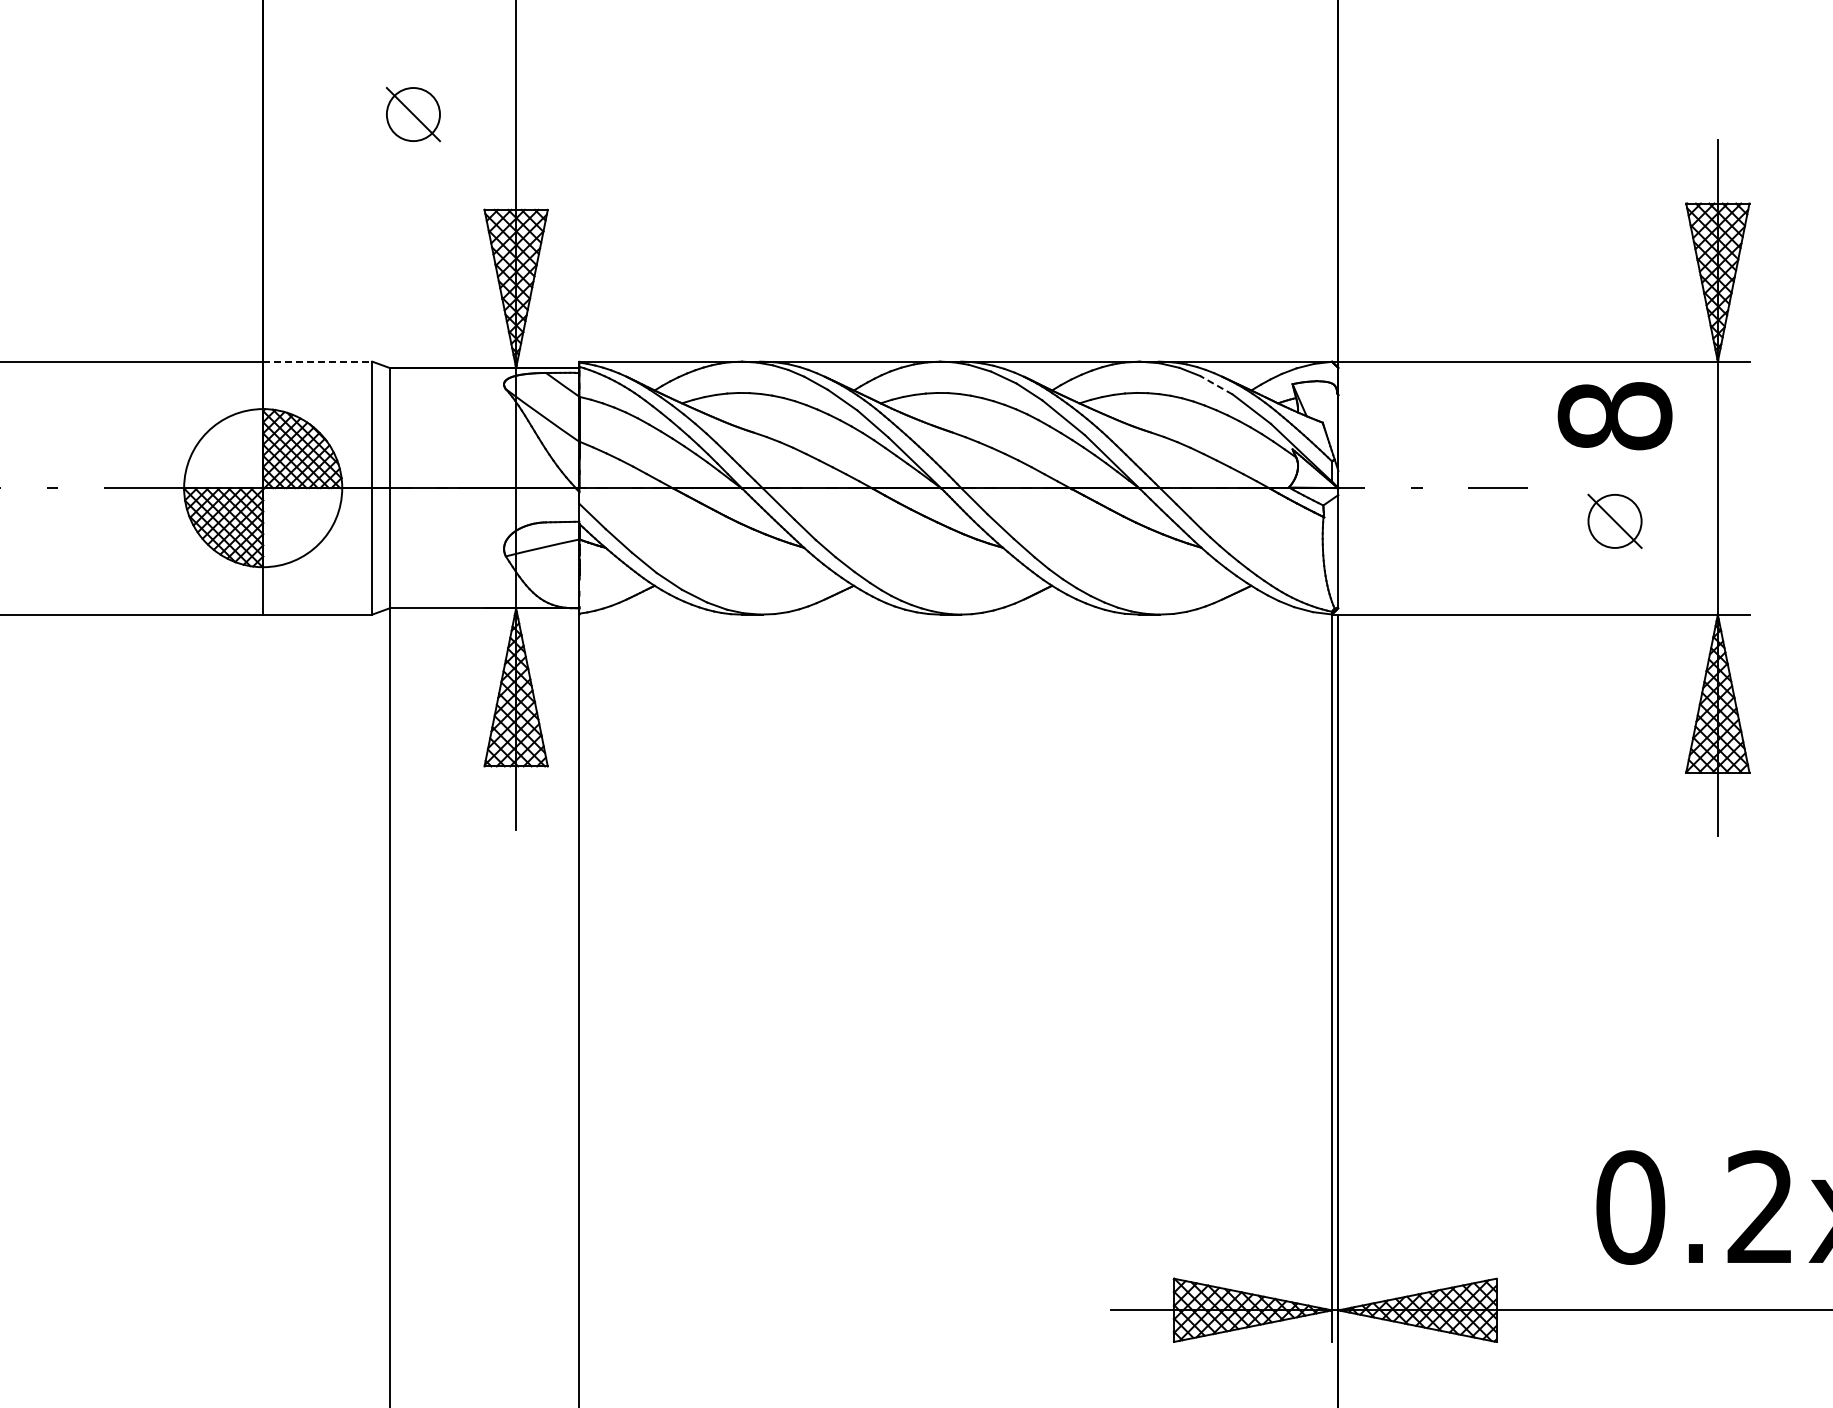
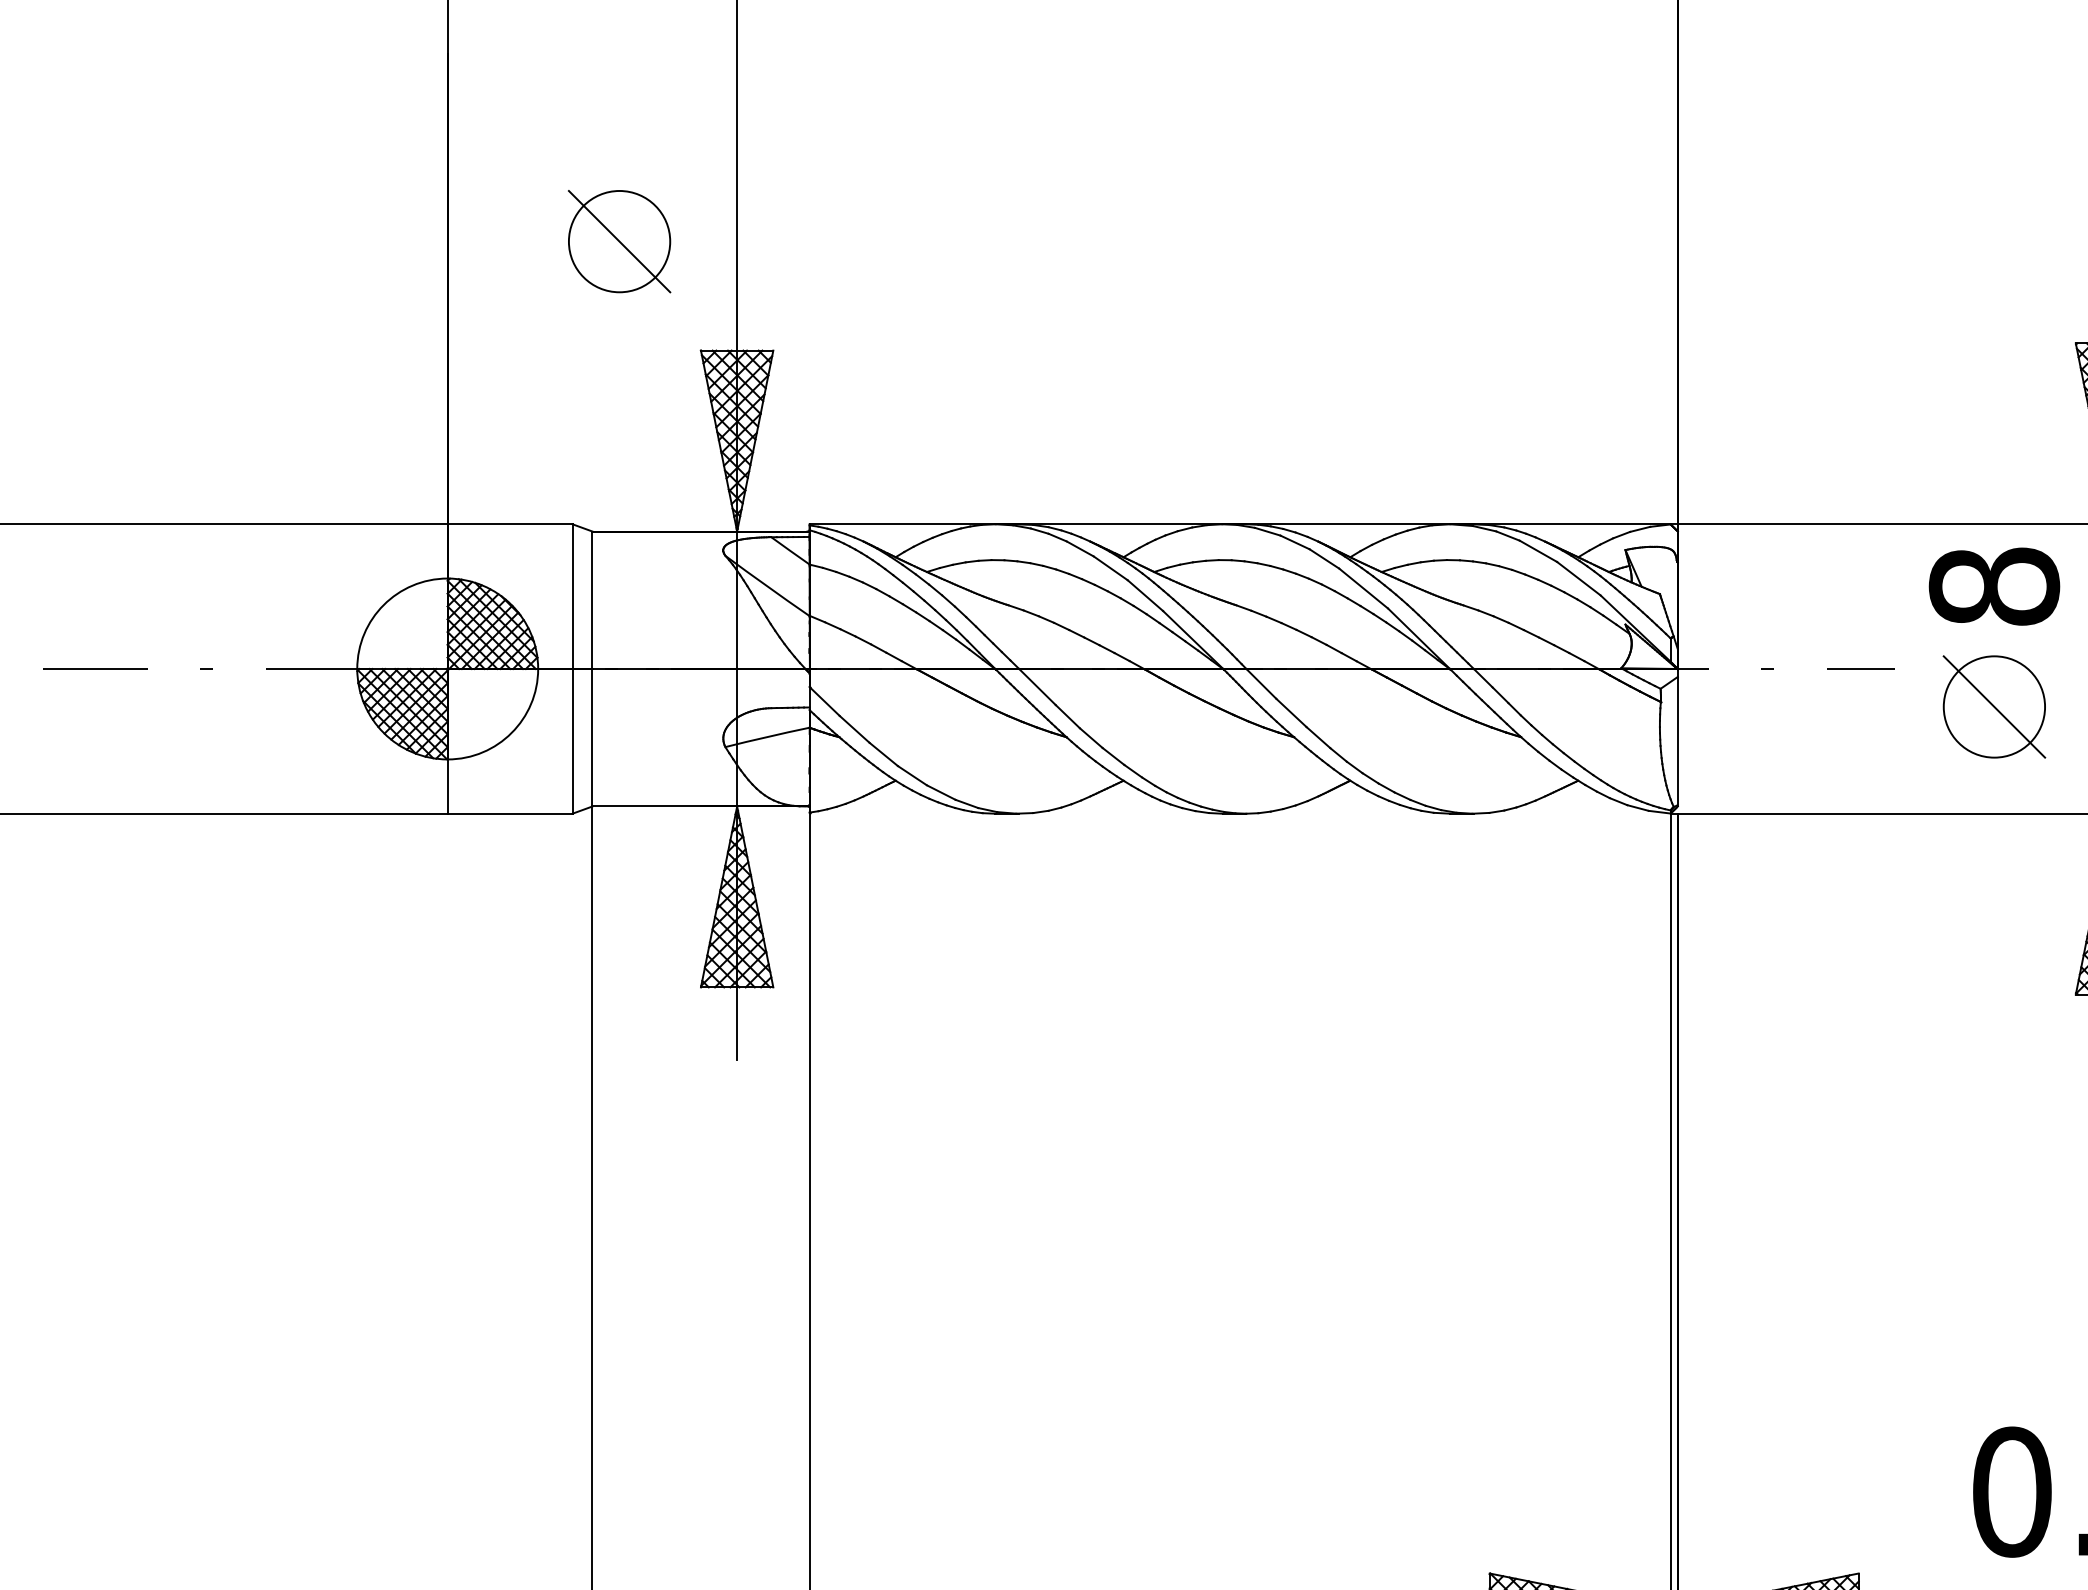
part: (413, 114) -> (619, 241), size x1.67
line: (317, 361) -> (509, 524), dashed -> solid
line: (1216, 385) -> (1538, 551), dashed -> solid
part: (1614, 521) -> (1993, 707), size x1.67

